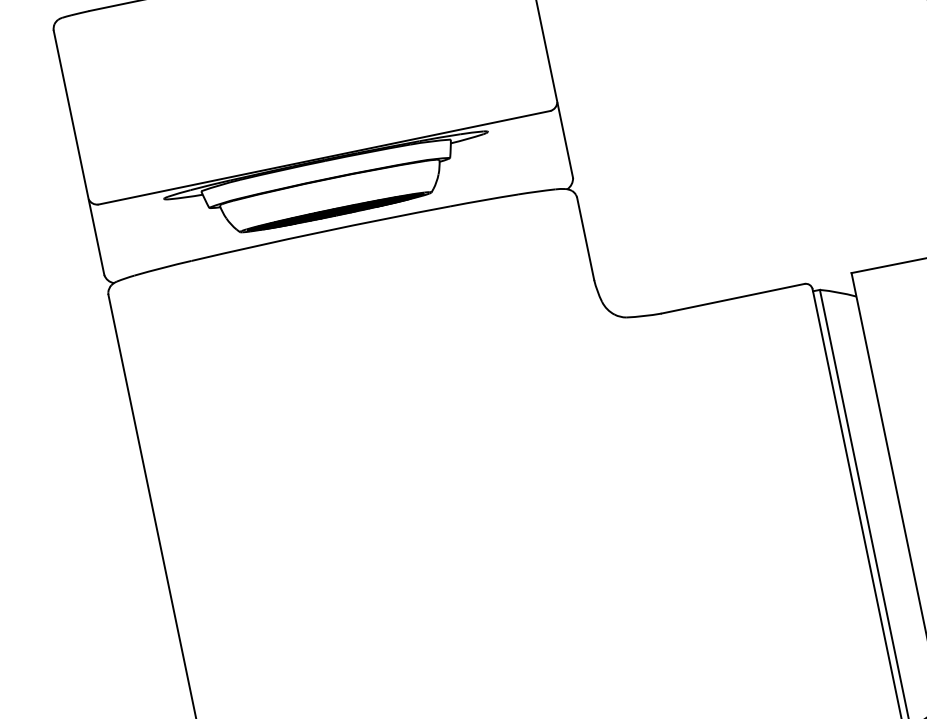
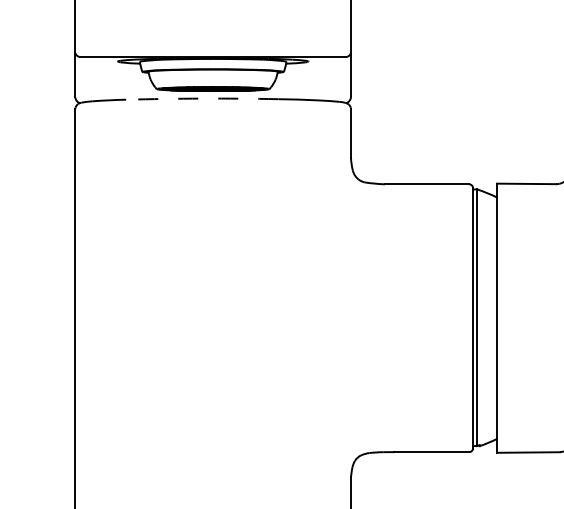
arc: (320, 231) -> (202, 98), solid -> dashed

